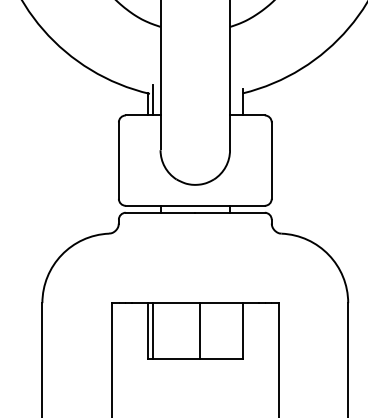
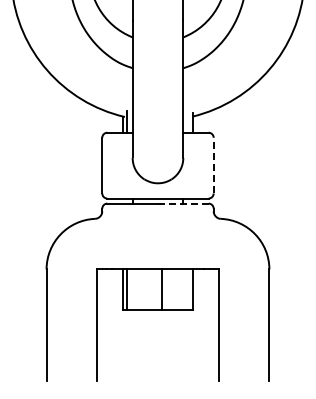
line: (271, 160) -> (213, 165), solid -> dashed
line: (230, 212) -> (183, 203), solid -> dashed

